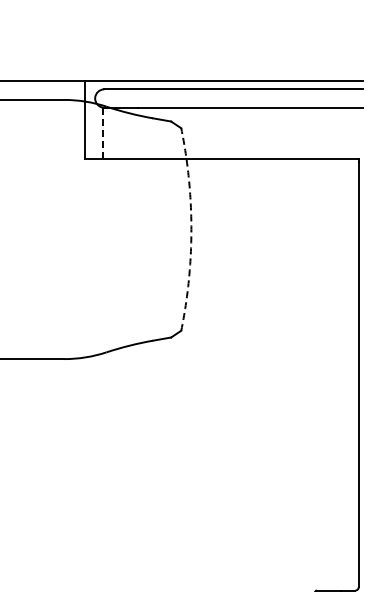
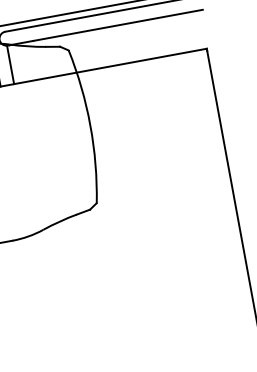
line: (103, 132) -> (10, 64), dashed -> solid
arc: (191, 229) -> (90, 125), dashed -> solid

